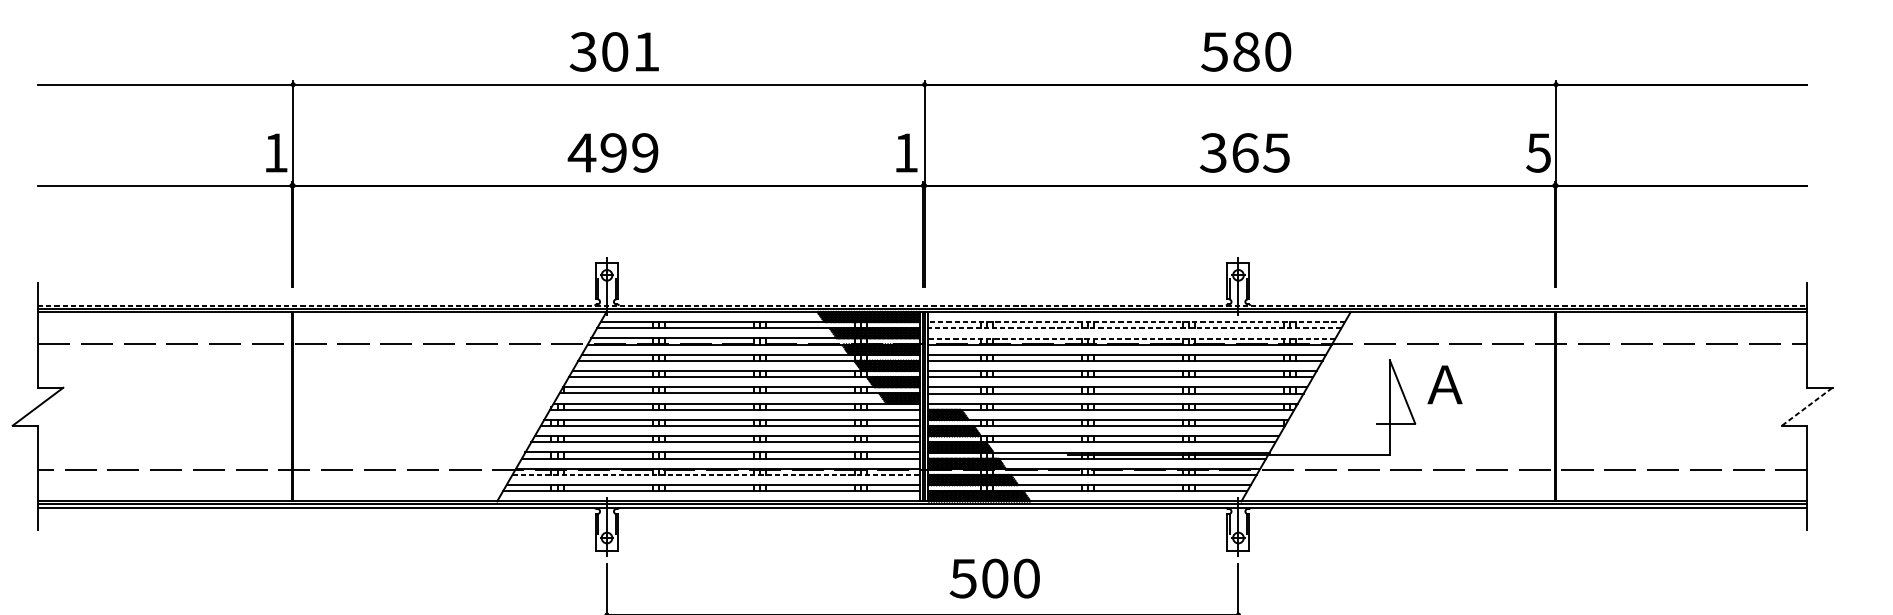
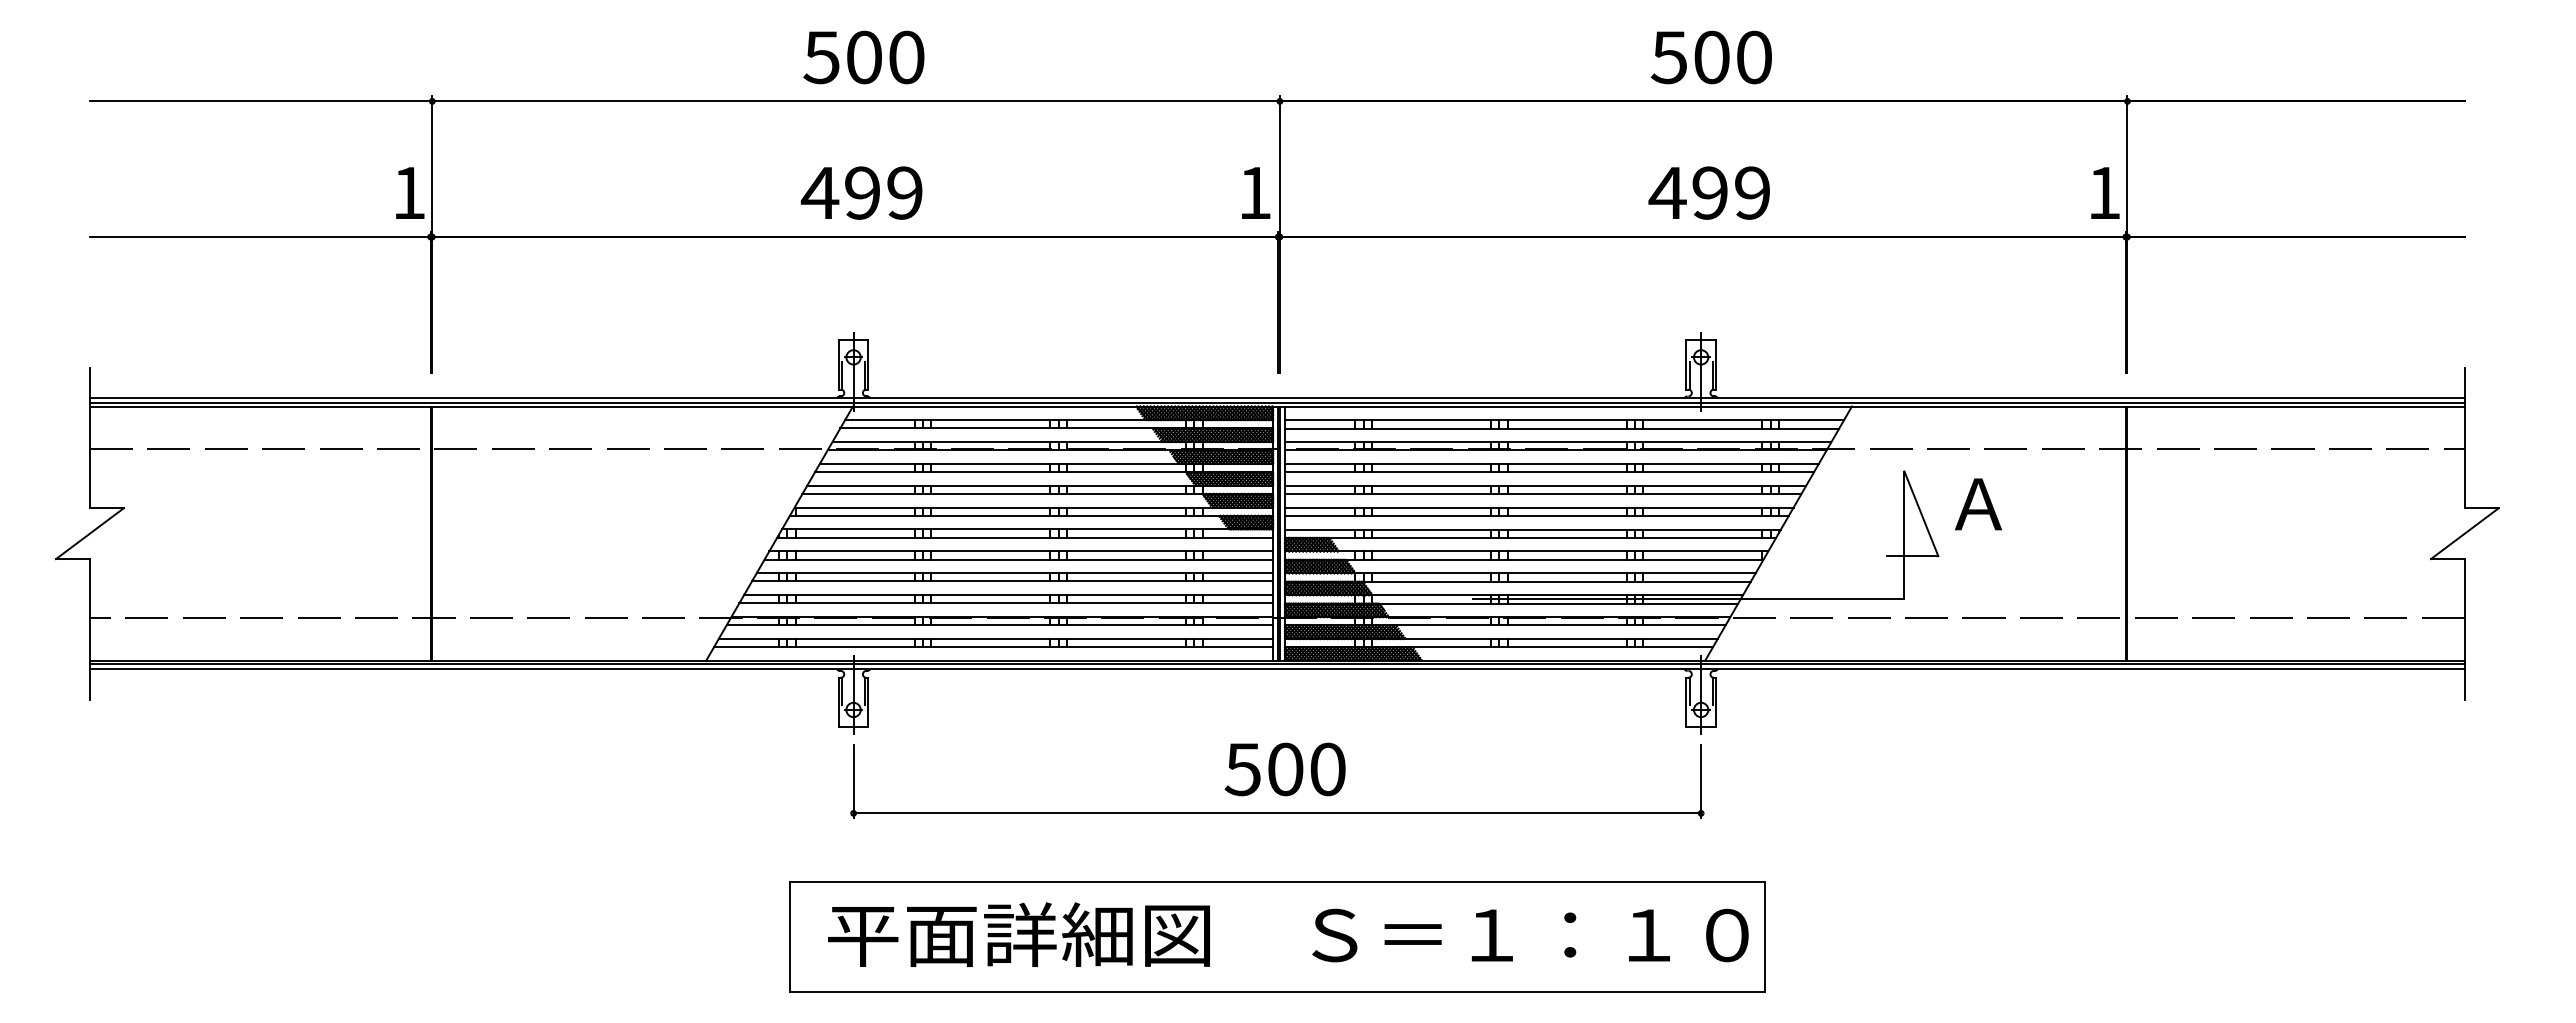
text: (614, 51) -> (863, 57), 301 -> 500
text: (1246, 51) -> (1711, 56), 580 -> 500
text: (1243, 152) -> (1708, 192), 365 -> 499
text: (1538, 153) -> (2103, 193), 5 -> 1
line: (922, 305) -> (1277, 398), dashed -> solid
line: (1136, 322) -> (1564, 420), dashed -> solid
line: (1134, 328) -> (1561, 428), dashed -> solid
line: (1131, 338) -> (1557, 442), dashed -> solid
line: (1807, 406) -> (2465, 533), dashed -> solid
line: (716, 475) -> (1000, 625), dashed -> solid
text: (994, 578) -> (1284, 769), moved

